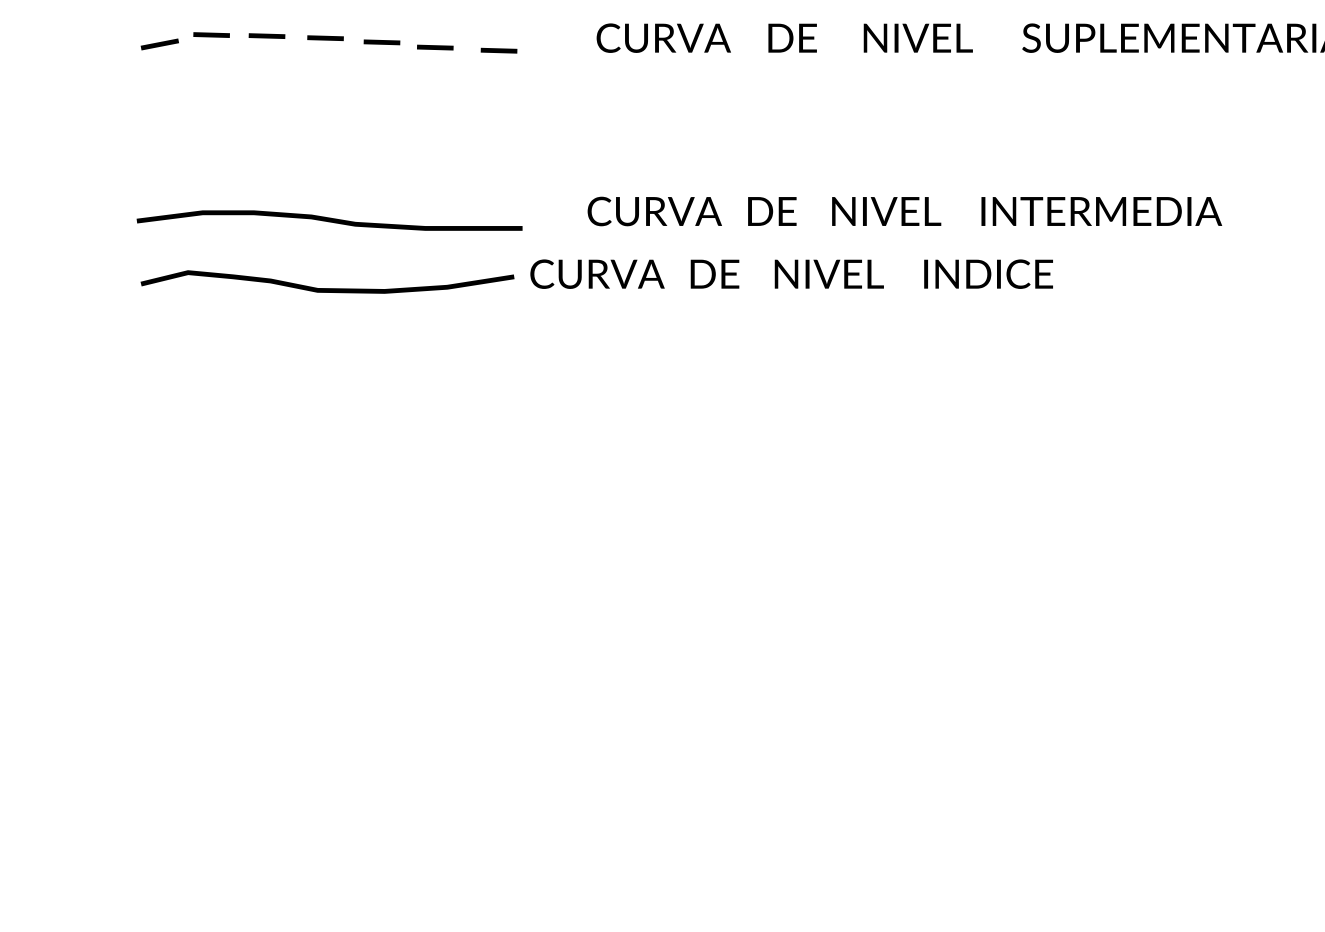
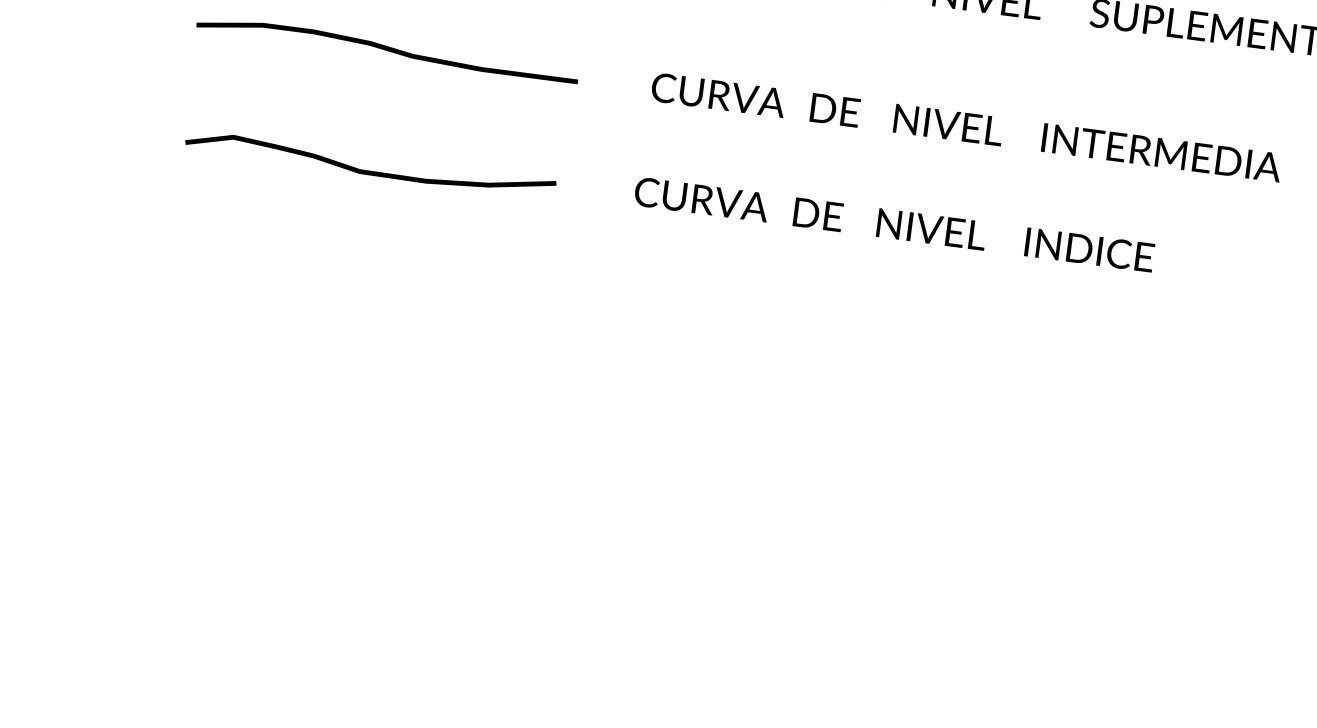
text: (904, 211) -> (966, 127), moved
curve: (329, 220) -> (387, 49), moved
text: (791, 273) -> (894, 223), moved

